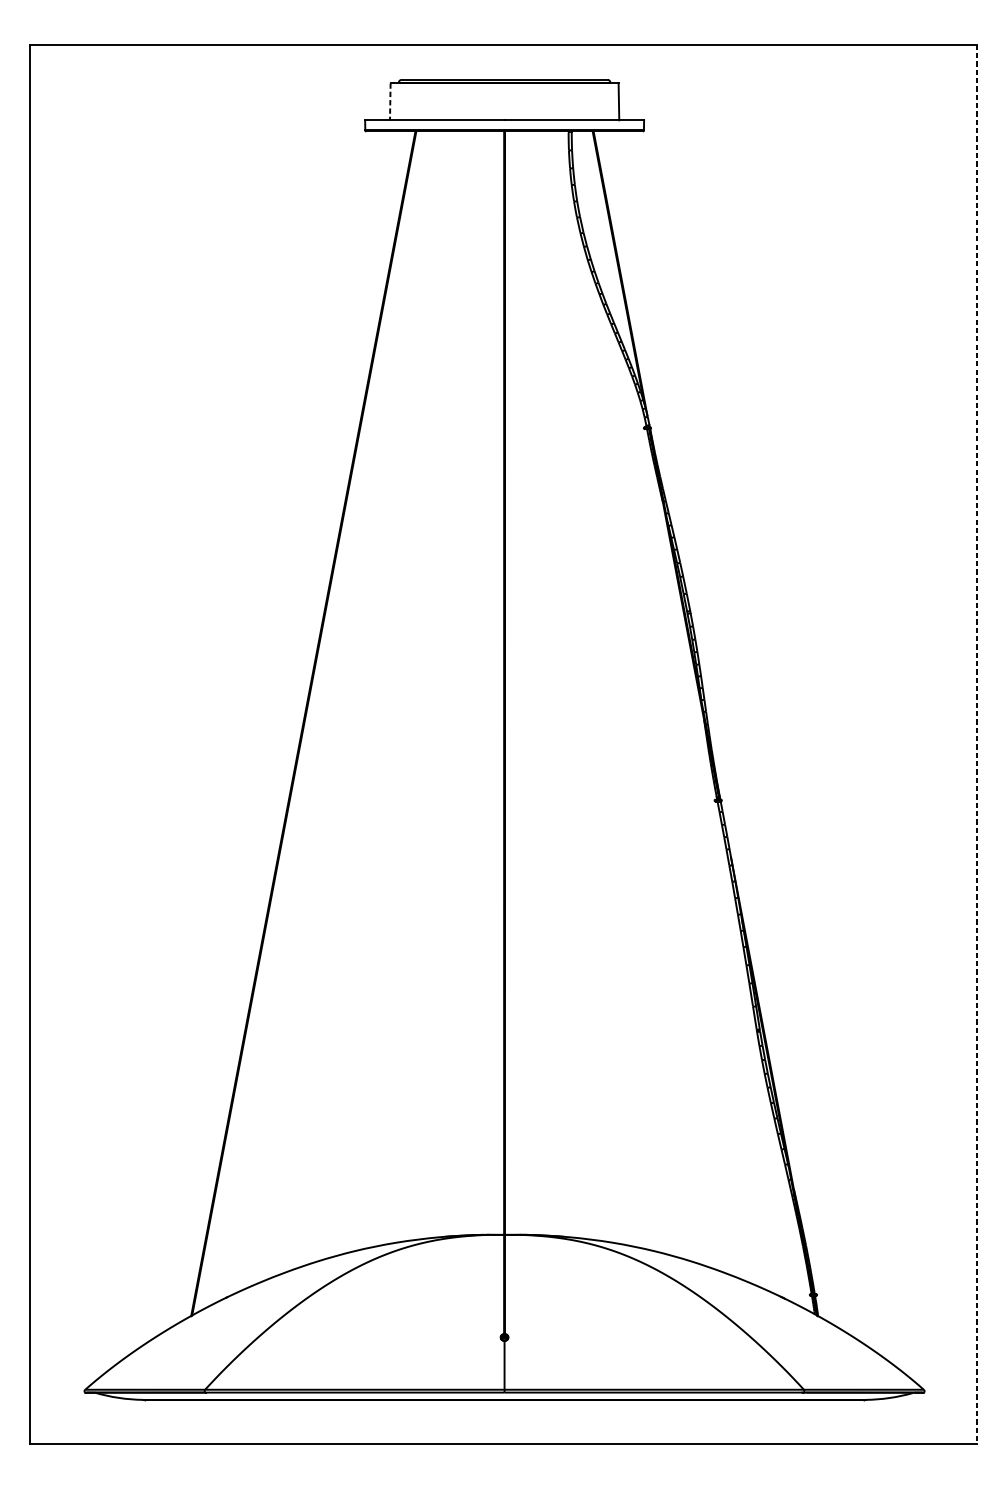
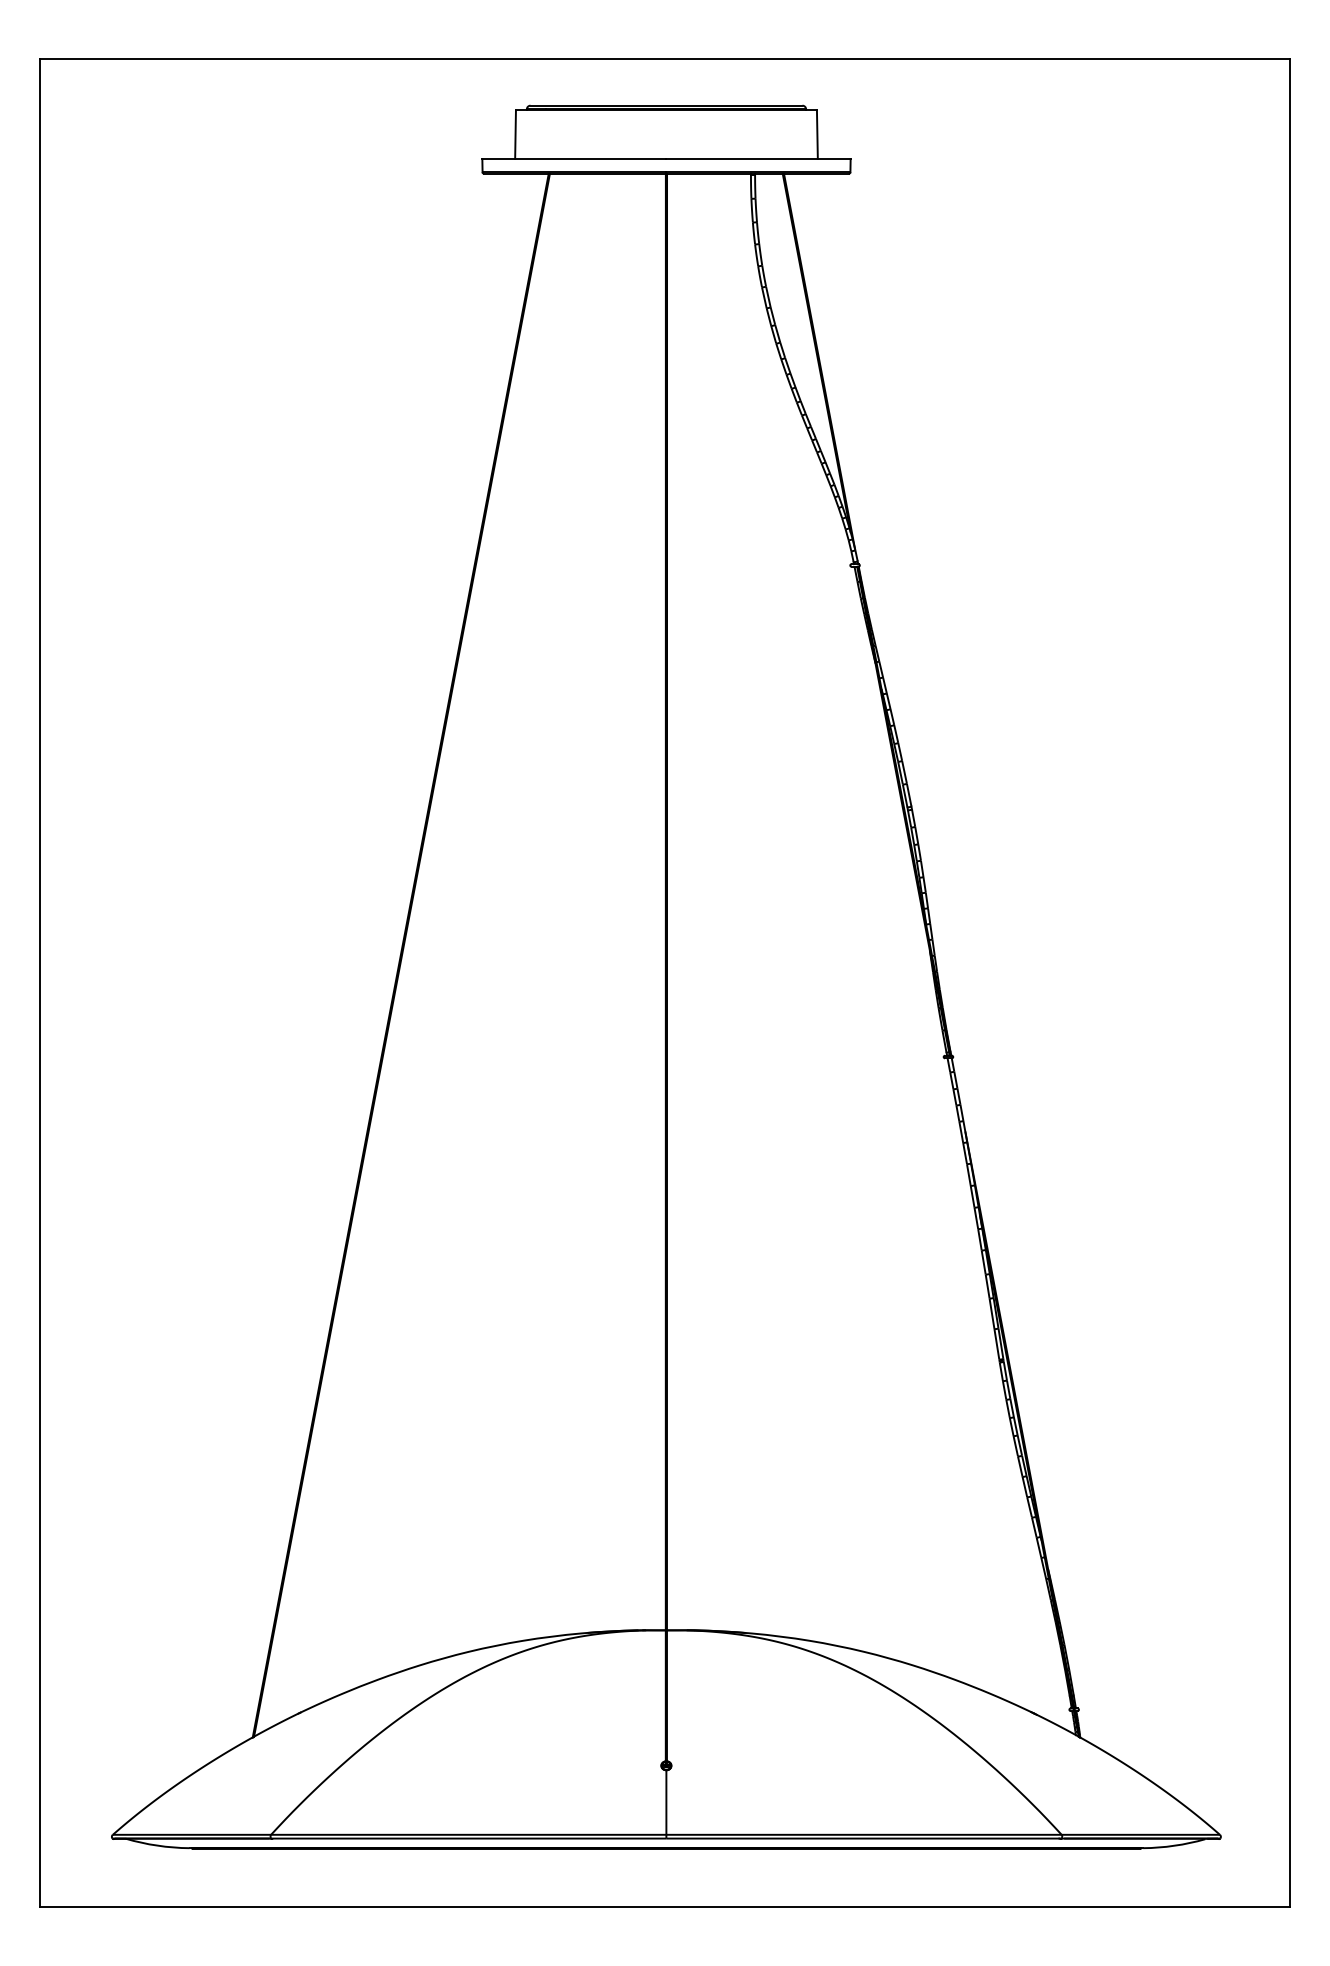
line: (390, 102) -> (515, 135), dashed -> solid
line: (977, 744) -> (1290, 983), dashed -> solid

